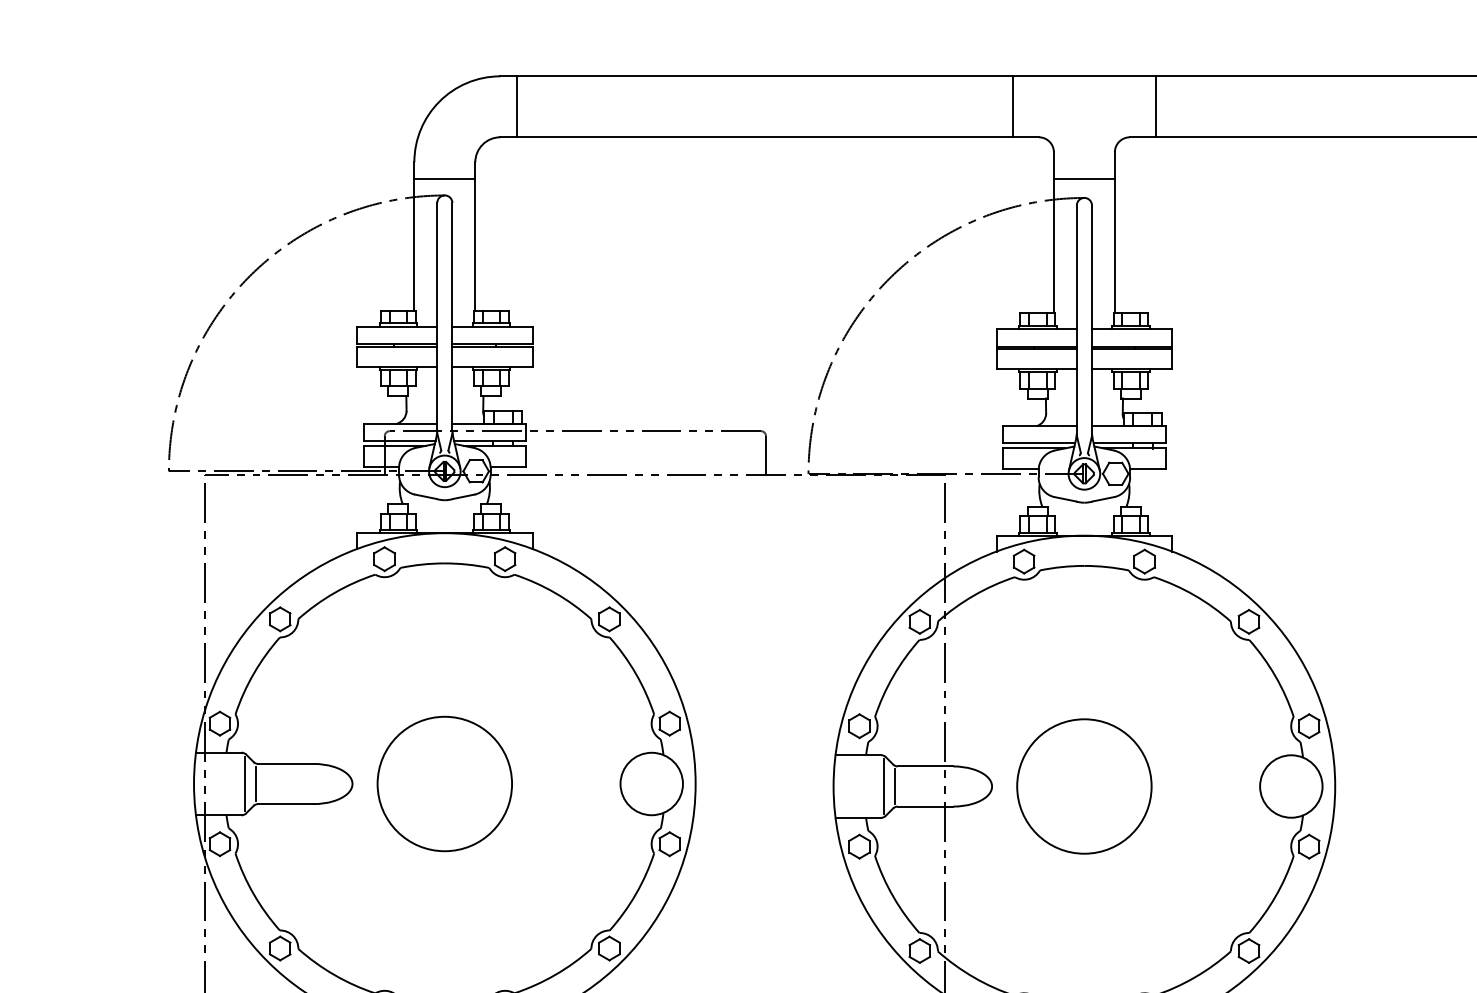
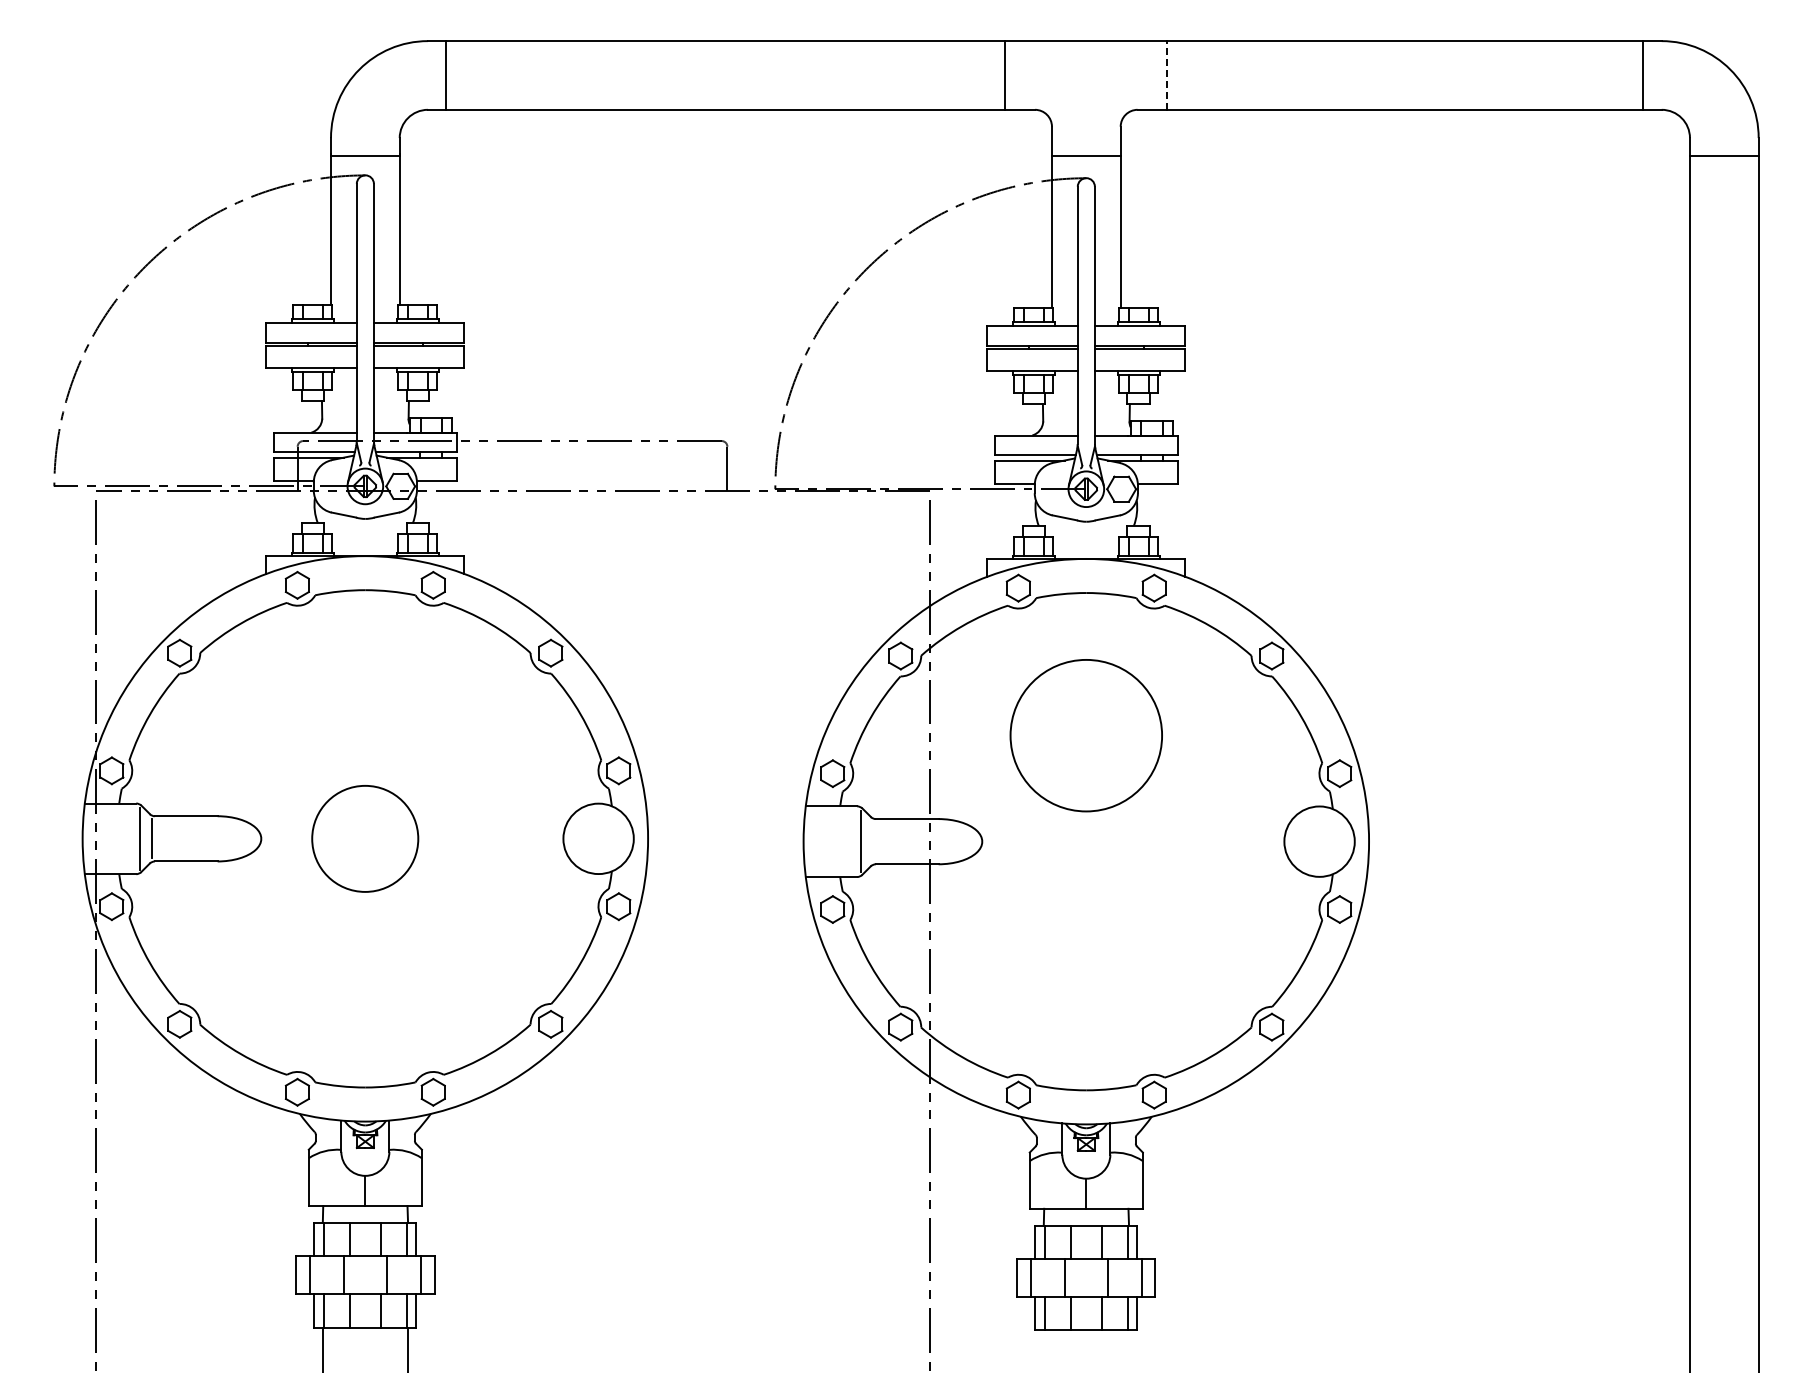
line: (1156, 105) -> (1167, 74), solid -> dashed
circle: (444, 783) -> (364, 838), size x0.7
line: (895, 786) -> (873, 841), removed
circle: (1083, 786) -> (1085, 735), moved

